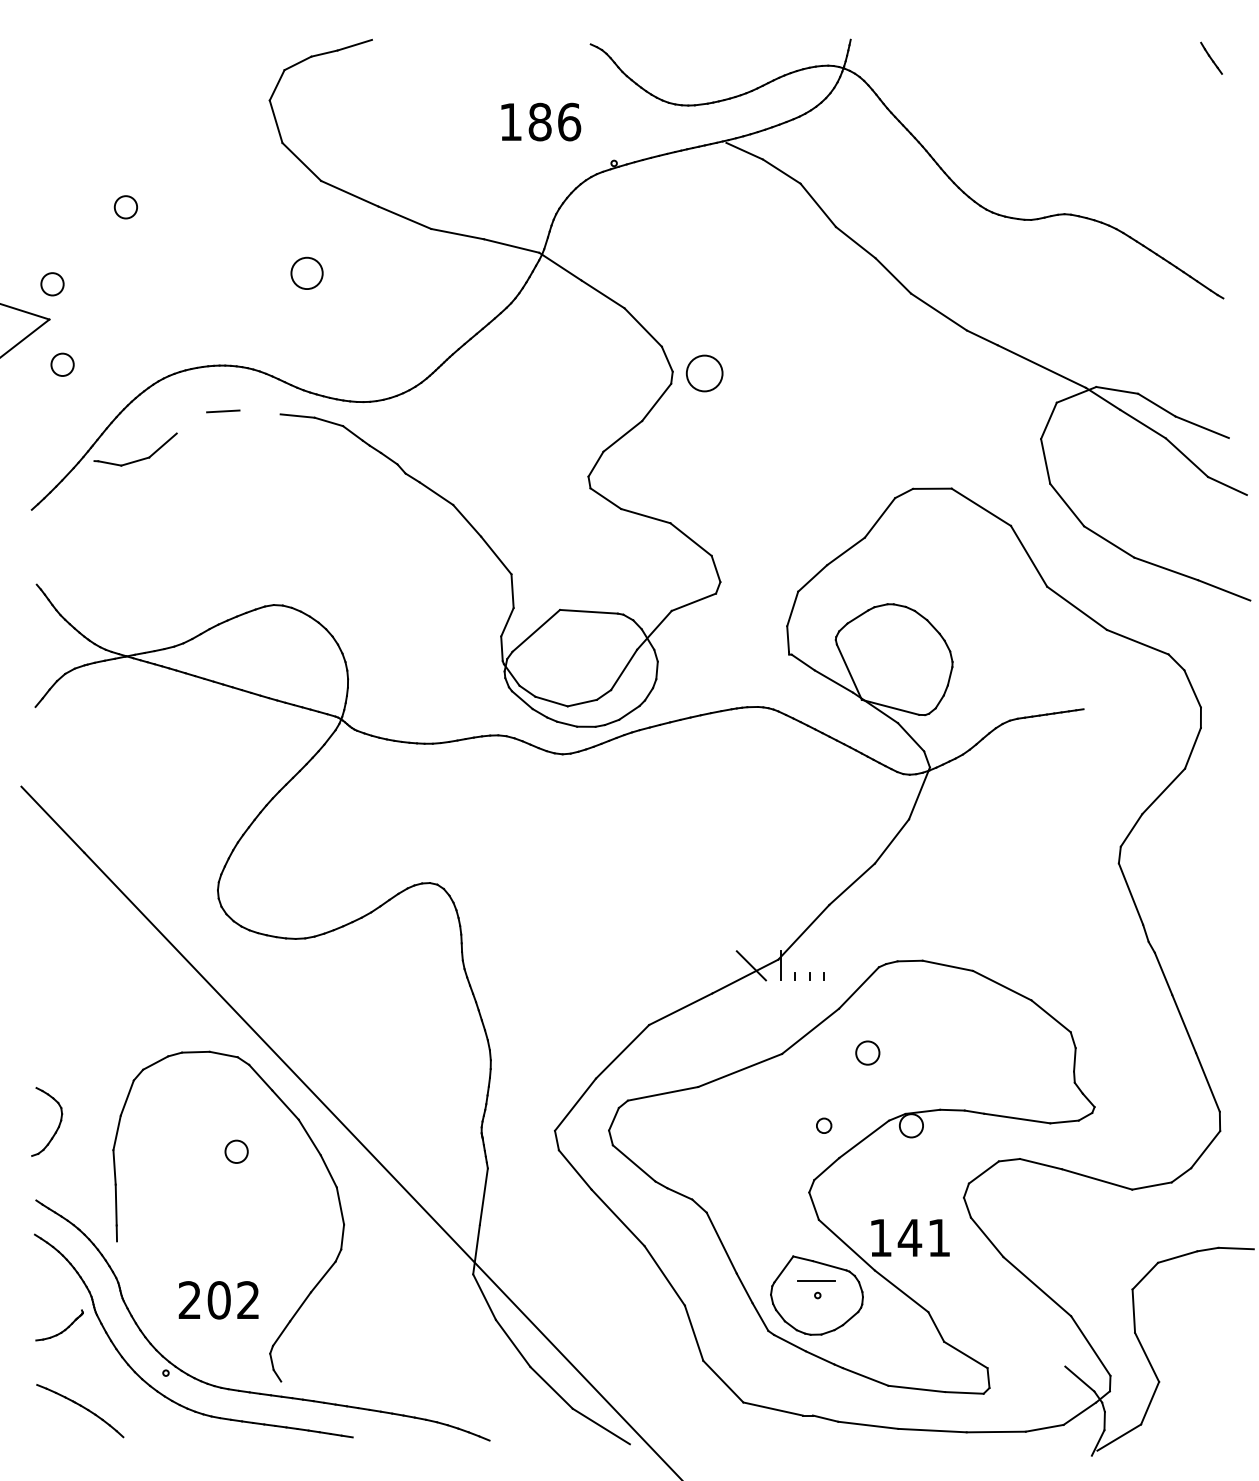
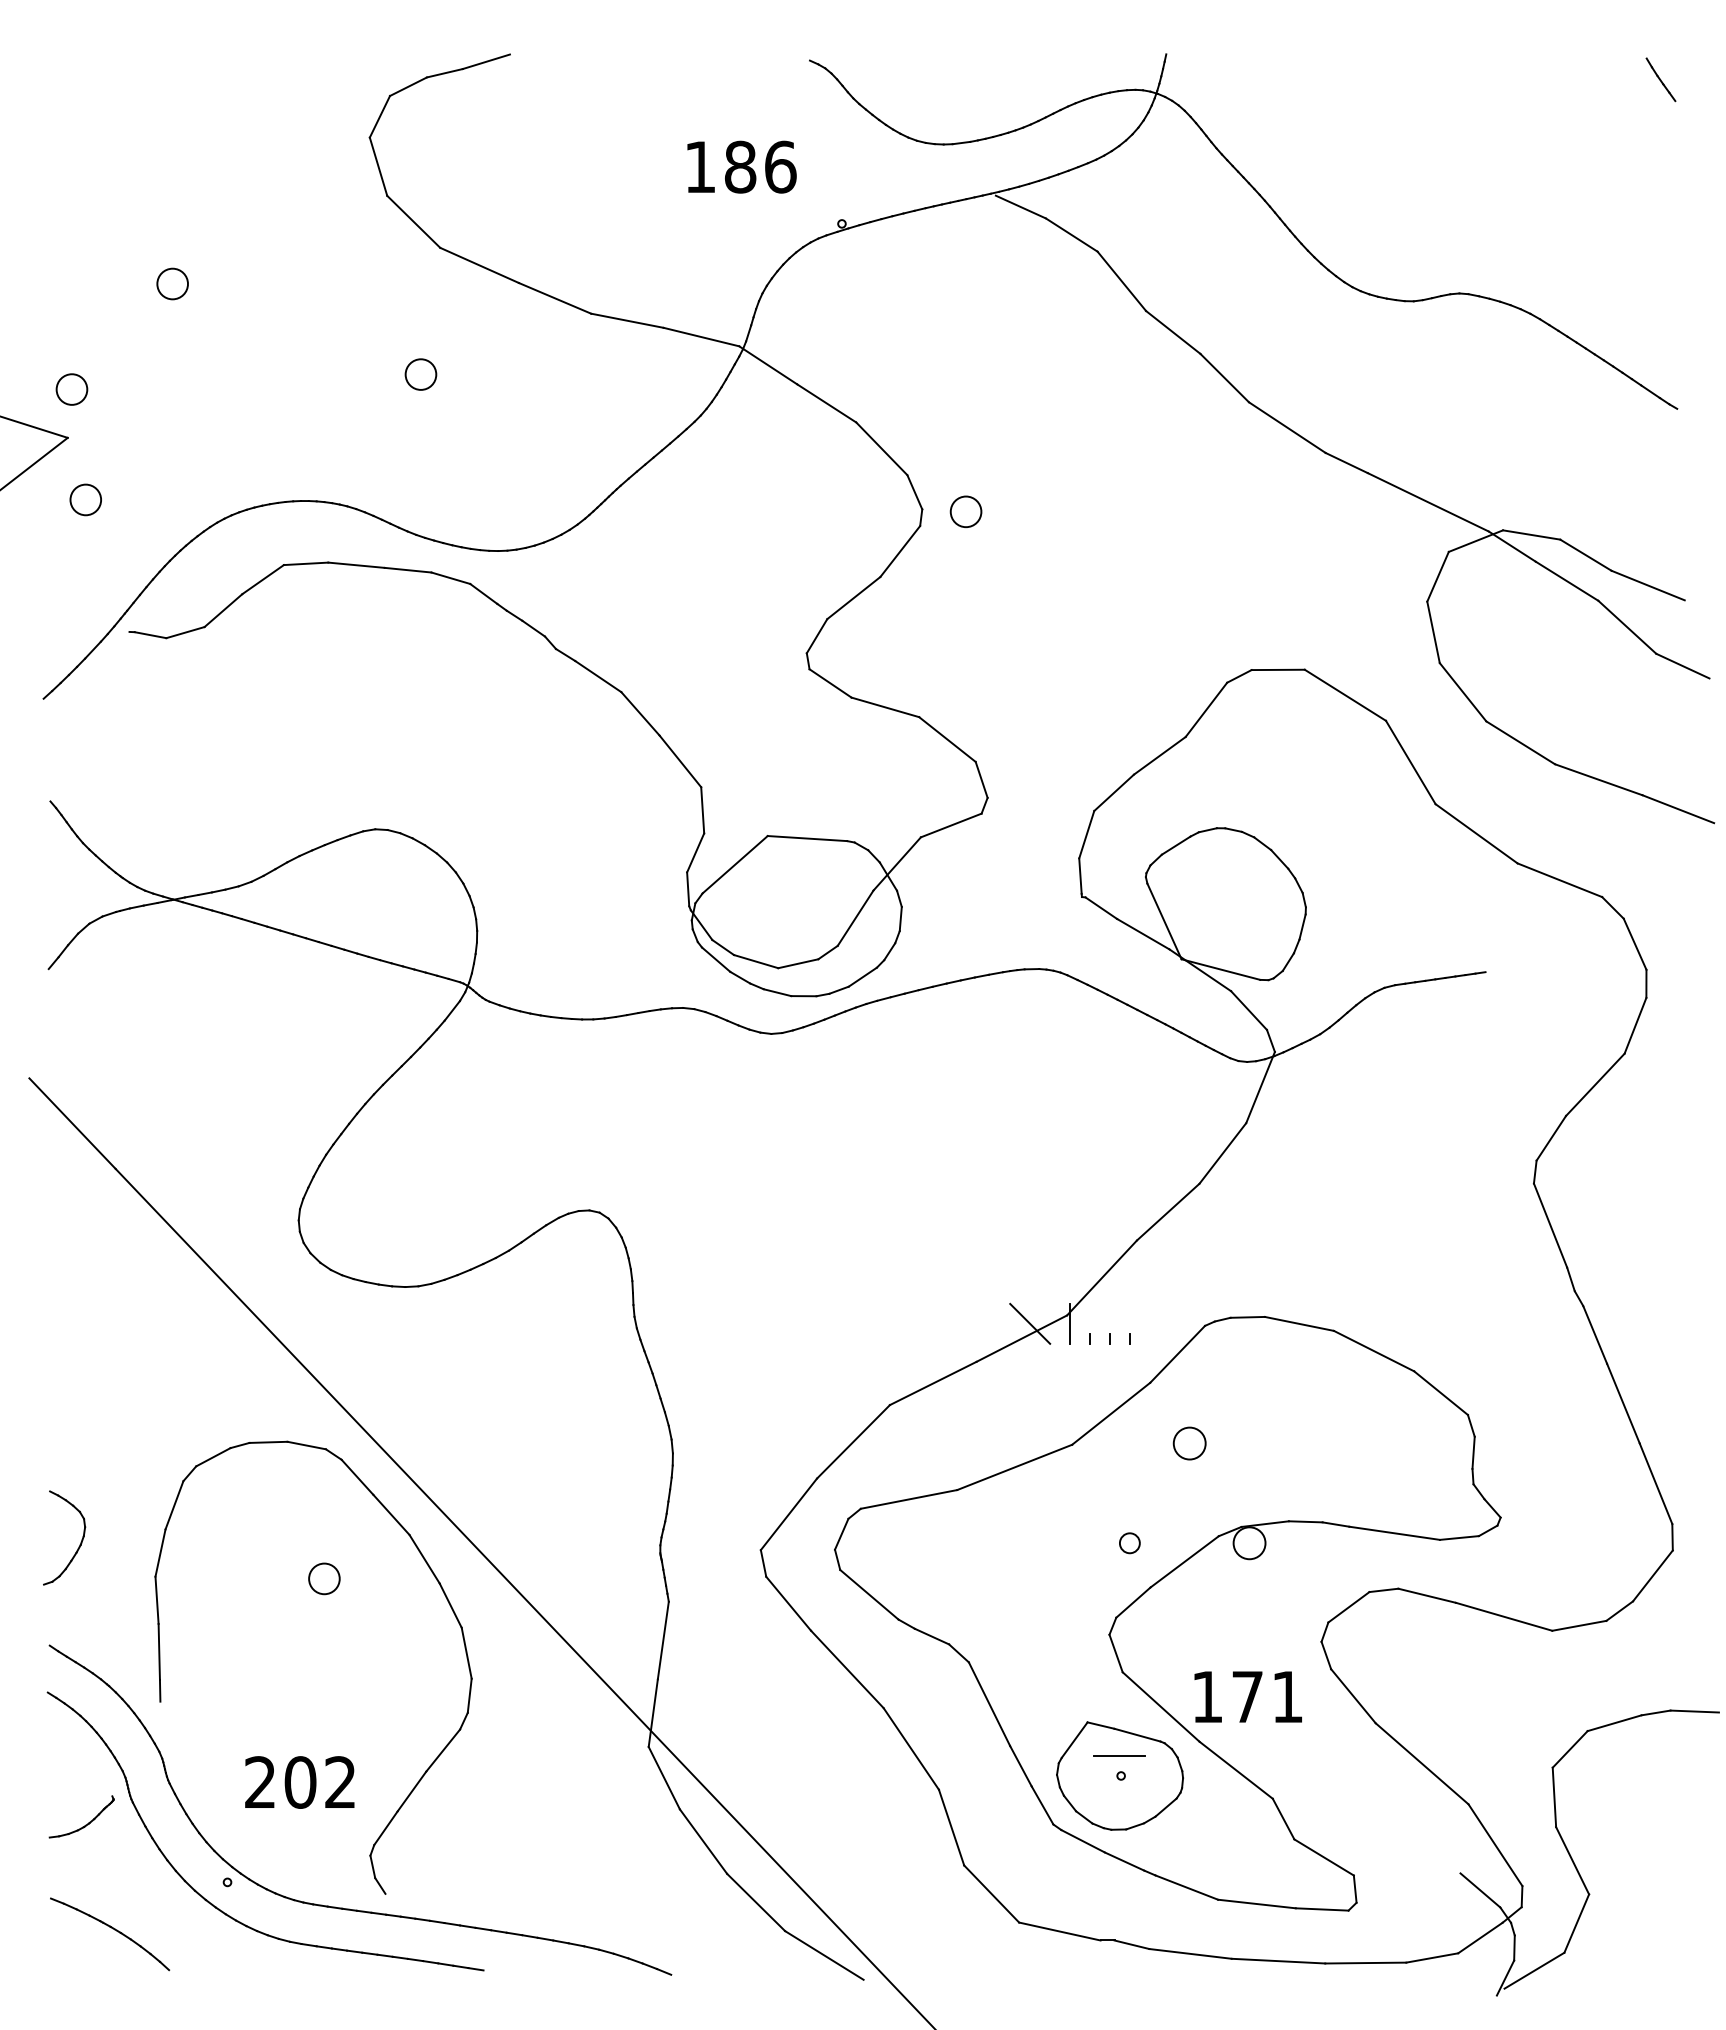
circle: (306, 273) -> (420, 374), size x0.71
circle: (704, 373) -> (965, 511), size x0.62
line: (260, 411) -> (356, 564), added
line: (191, 422) -> (262, 579), added
text: (909, 1237) -> (1247, 1696), 141 -> 171

